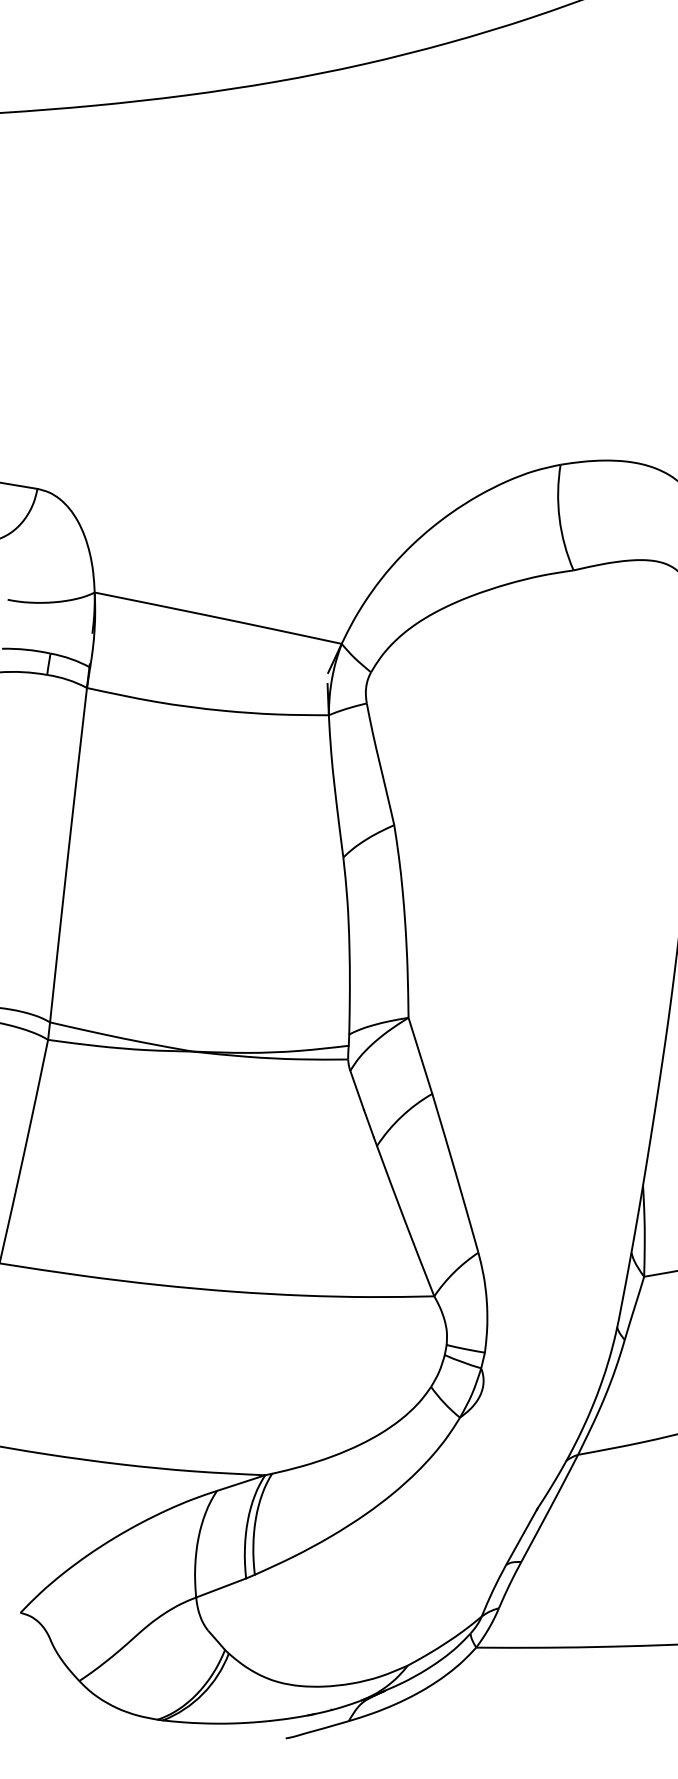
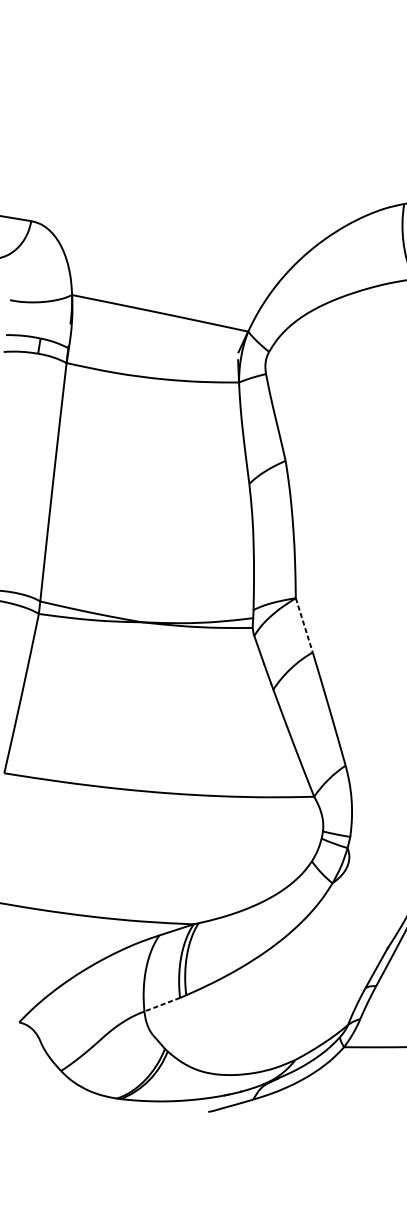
line: (420, 1055) -> (304, 625), solid -> dashed
line: (221, 1588) -> (162, 1005), solid -> dashed

